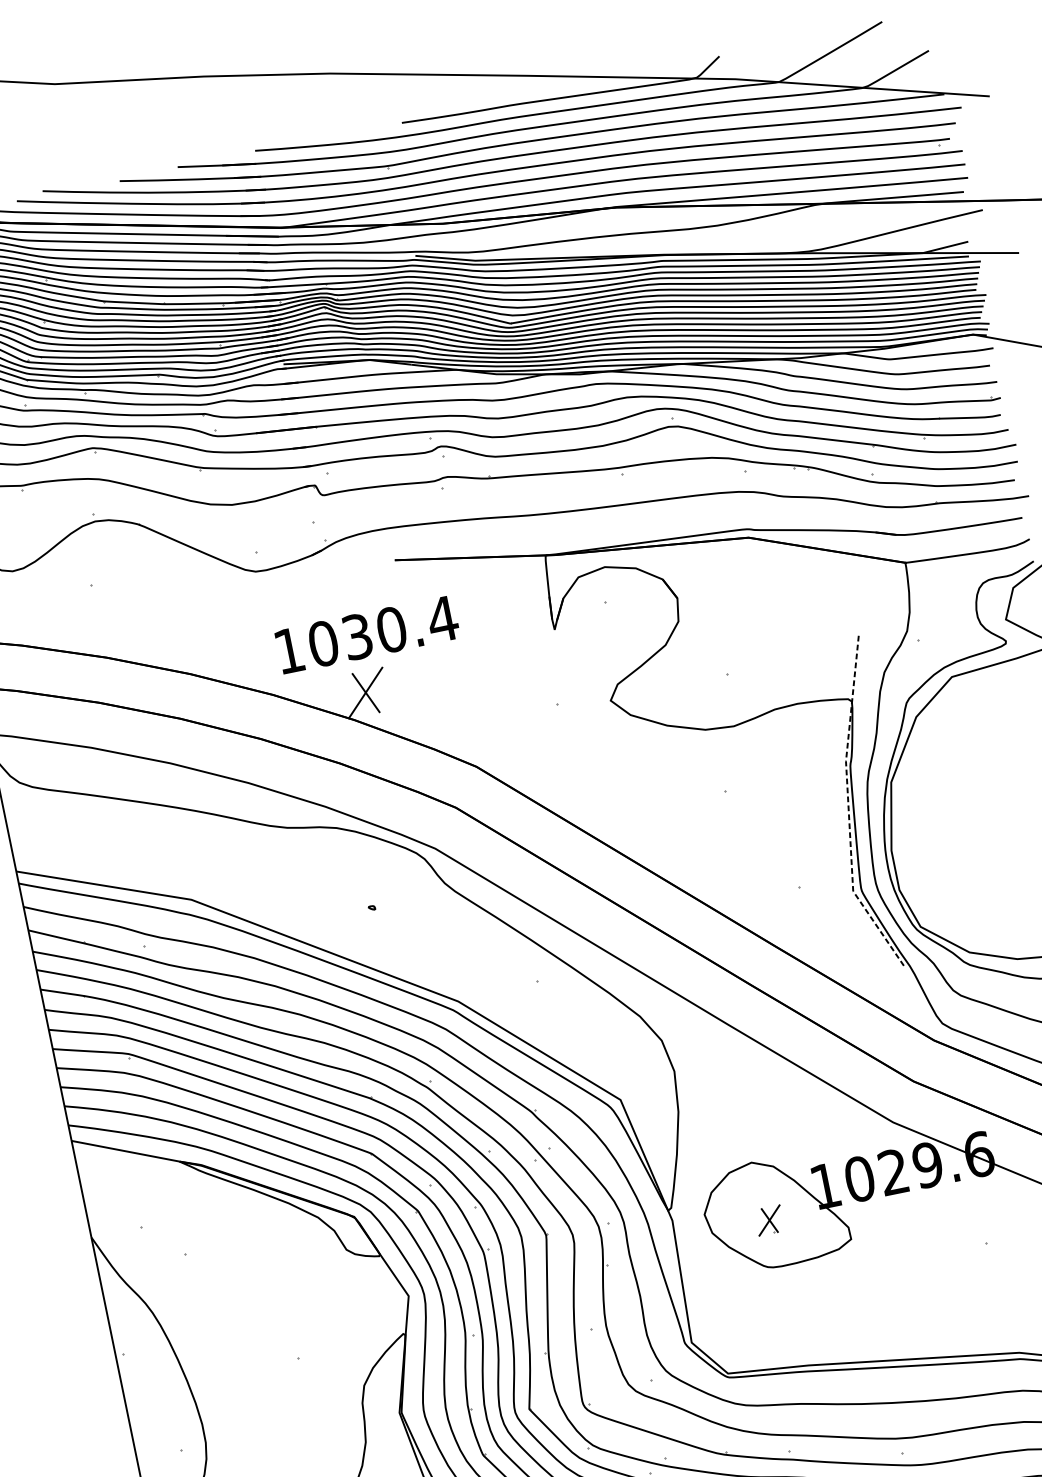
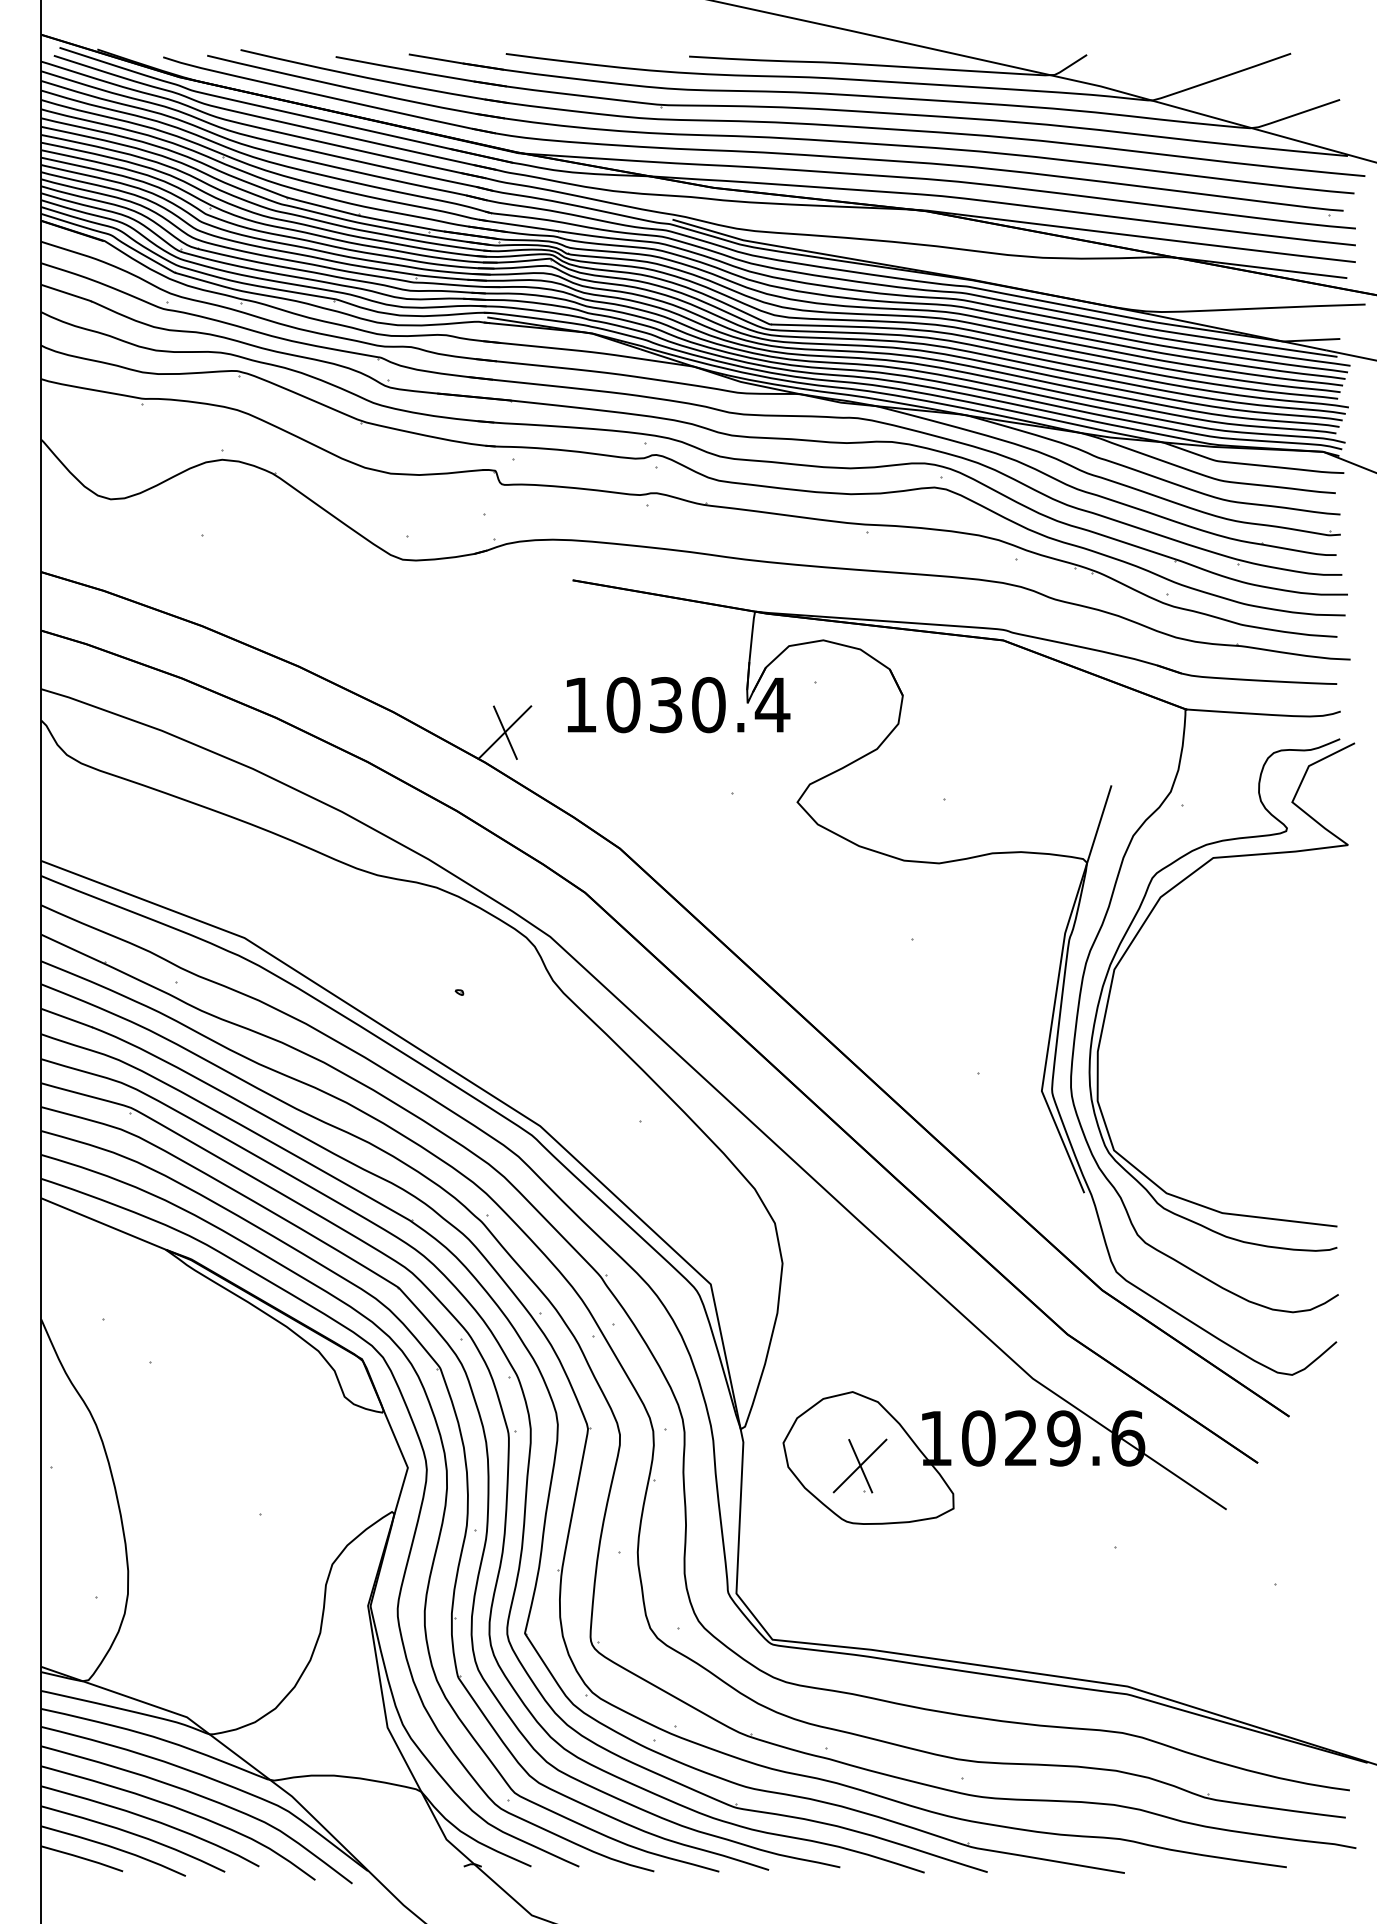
text: (367, 635) -> (678, 705), moved
line: (848, 807) -> (1056, 989), dashed -> solid
part: (768, 1220) -> (859, 1465), size x1.67

